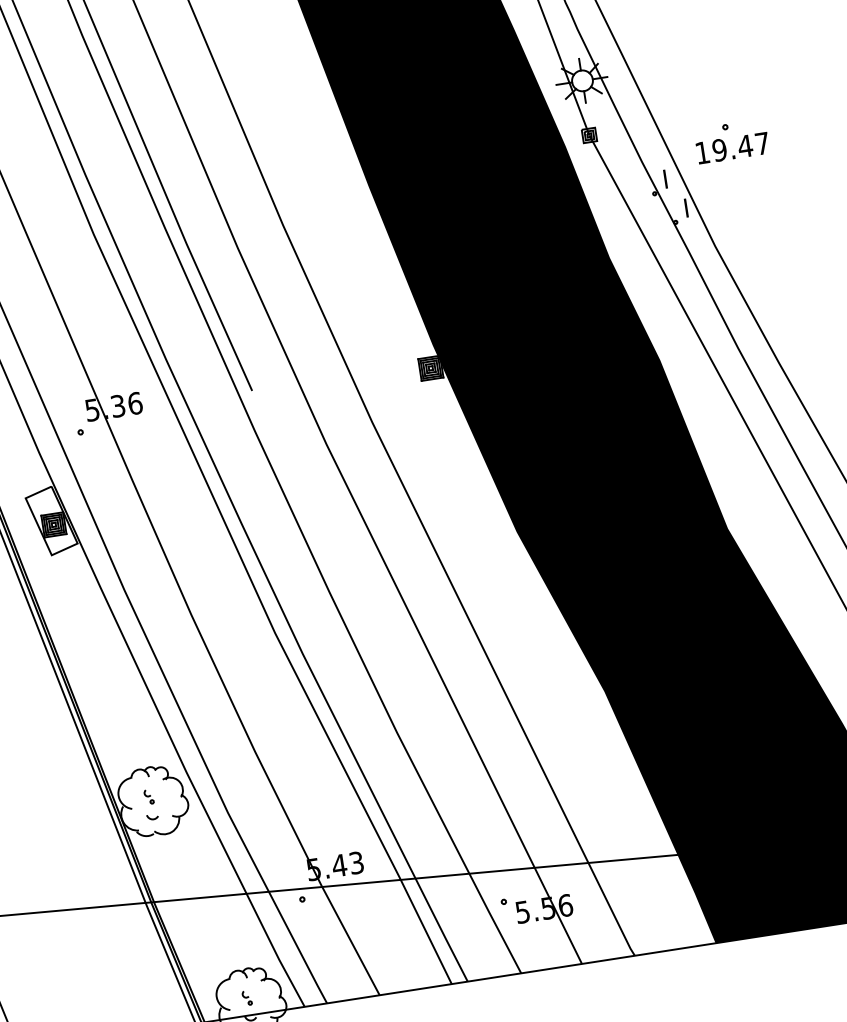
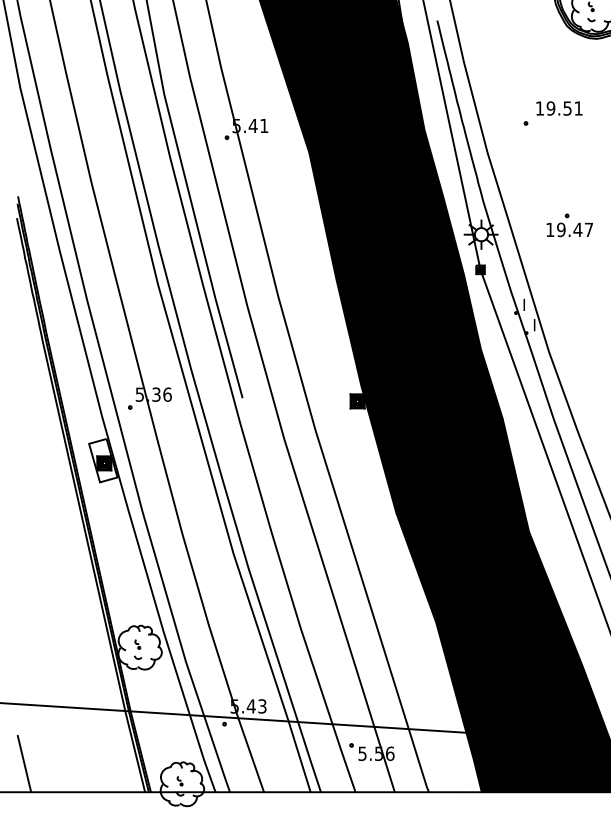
part: (731, 141) -> (569, 225), moved

